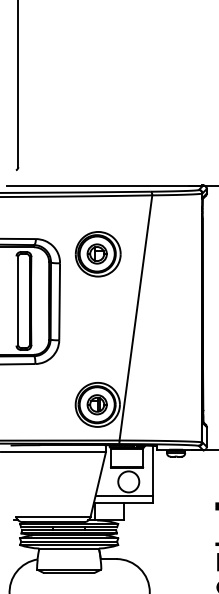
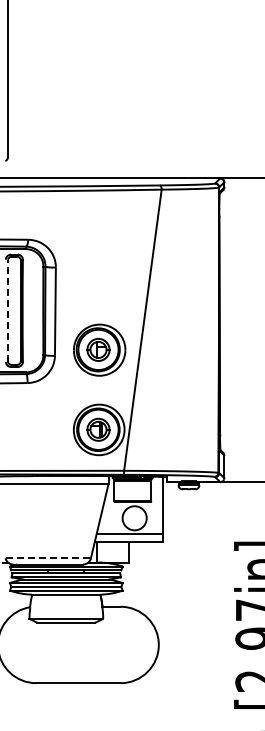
part: (98, 253) -> (99, 349), moved
line: (17, 300) -> (7, 310), solid -> dashed
line: (53, 516) -> (48, 558), solid -> dashed

